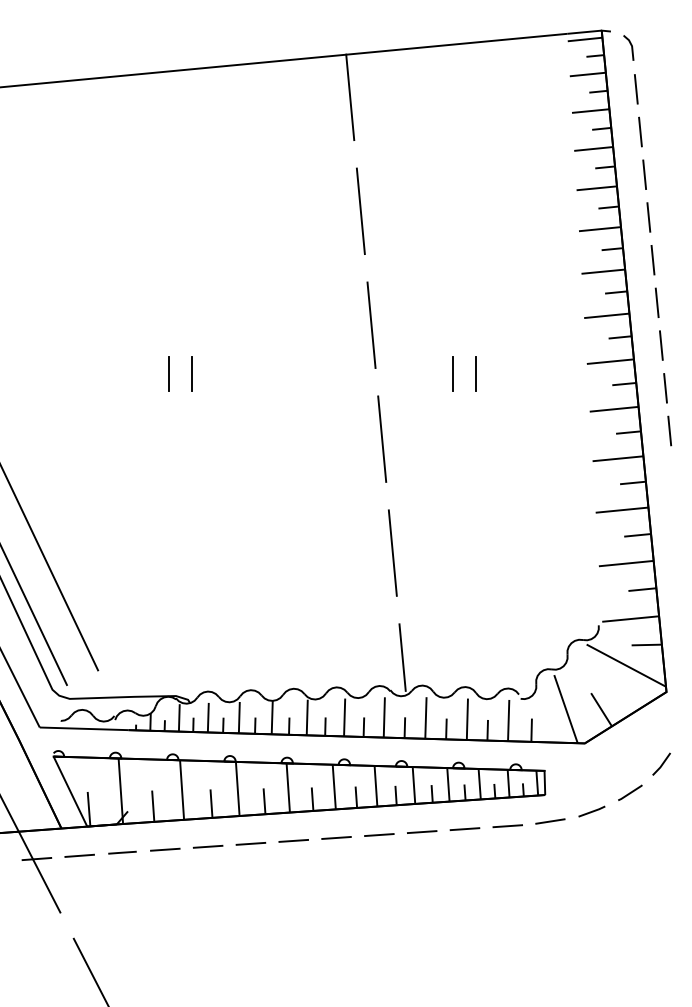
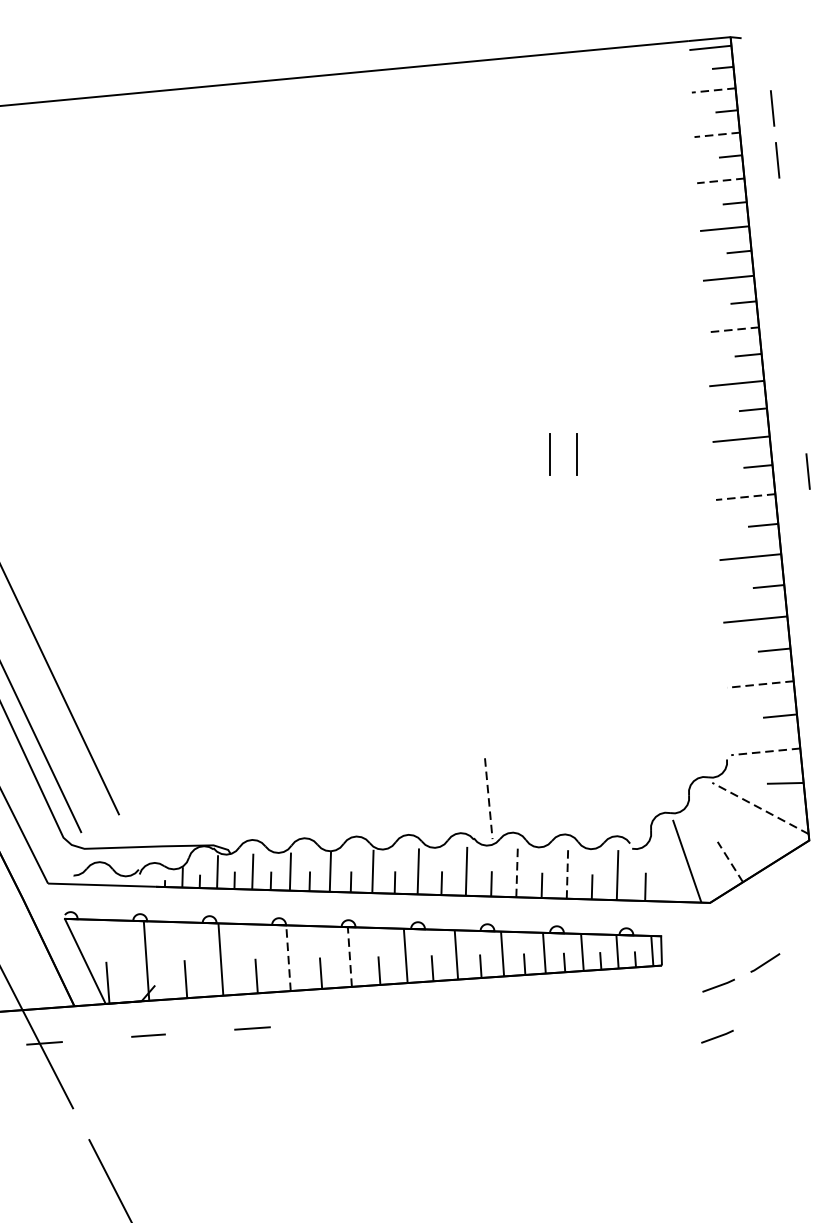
line: (630, 45) -> (765, 55), removed
line: (587, 74) -> (713, 90), solid -> dashed
line: (350, 97) -> (425, 118), removed
line: (590, 111) -> (716, 135), solid -> dashed
line: (593, 148) -> (720, 180), solid -> dashed
line: (644, 174) -> (782, 211), removed
line: (360, 211) -> (437, 256), removed
line: (648, 217) -> (787, 264), removed
line: (652, 259) -> (792, 315), removed
line: (603, 271) -> (732, 329), solid -> dashed
line: (656, 302) -> (797, 367), removed
line: (371, 324) -> (450, 394), removed
line: (660, 345) -> (801, 419), removed
line: (169, 373) -> (205, 453), removed
line: (191, 373) -> (232, 453), removed
line: (614, 409) -> (746, 497), solid -> dashed
line: (669, 430) -> (812, 522), removed
line: (382, 438) -> (464, 532), removed
line: (392, 552) -> (476, 671), removed
line: (626, 563) -> (760, 684), solid -> dashed
line: (630, 619) -> (765, 752), solid -> dashed
line: (402, 658) -> (488, 799), solid -> dashed
line: (626, 665) -> (760, 808), solid -> dashed
line: (601, 709) -> (730, 861), solid -> dashed
line: (425, 717) -> (516, 871), solid -> dashed
line: (467, 719) -> (567, 873), solid -> dashed
line: (662, 763) -> (804, 927), removed
line: (288, 787) -> (350, 956), solid -> dashed
line: (237, 788) -> (288, 957), solid -> dashed
line: (550, 821) -> (668, 997), removed
line: (507, 826) -> (616, 1003), removed
line: (464, 829) -> (563, 1007), removed
line: (421, 832) -> (511, 1011), removed
line: (379, 835) -> (460, 1014), removed
line: (336, 837) -> (408, 1017), removed
line: (293, 840) -> (356, 1020), removed
line: (250, 843) -> (304, 1024), removed
line: (165, 849) -> (200, 1031), removed
line: (590, 853) -> (716, 1036), added
line: (79, 855) -> (96, 1039), removed

